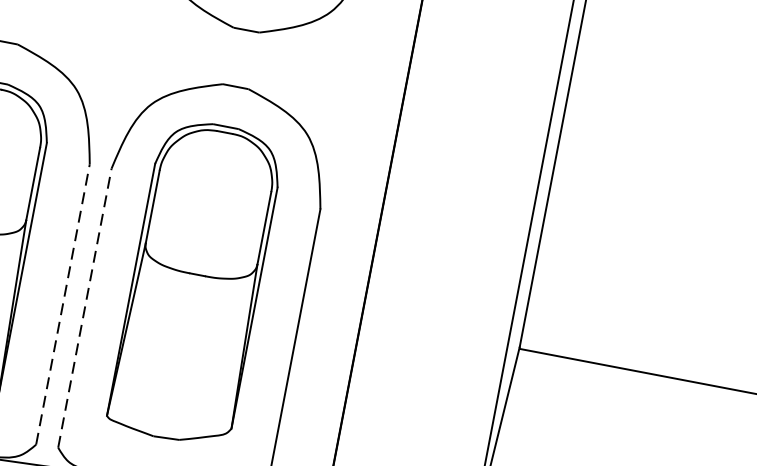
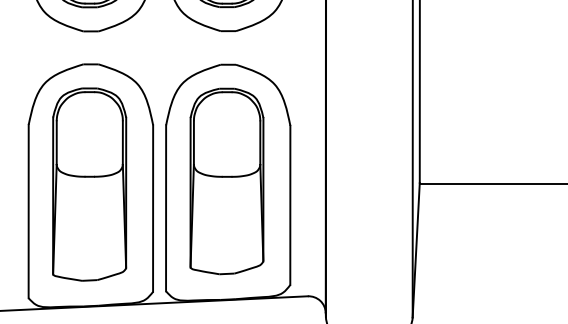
line: (63, 304) -> (153, 208), dashed -> solid
line: (85, 308) -> (166, 208), dashed -> solid

